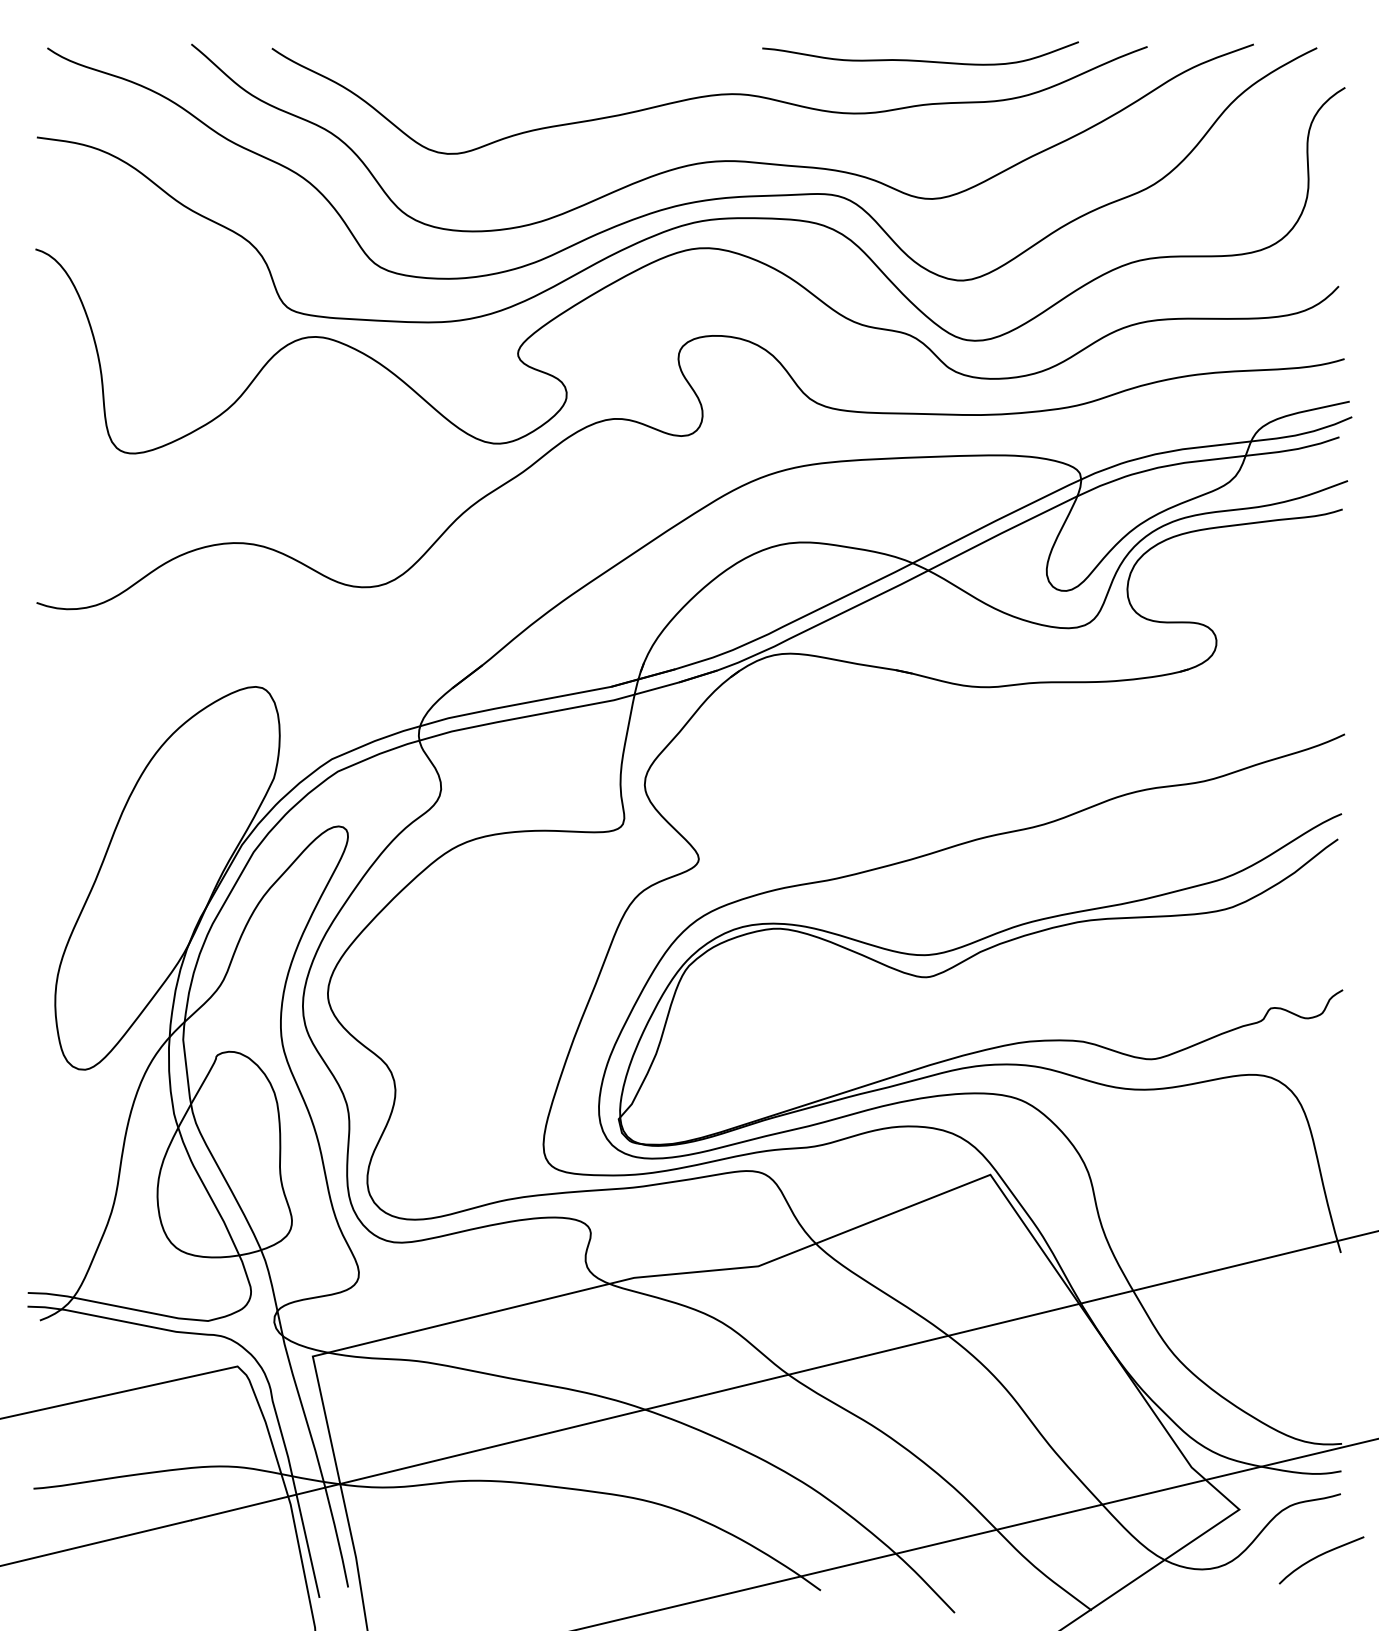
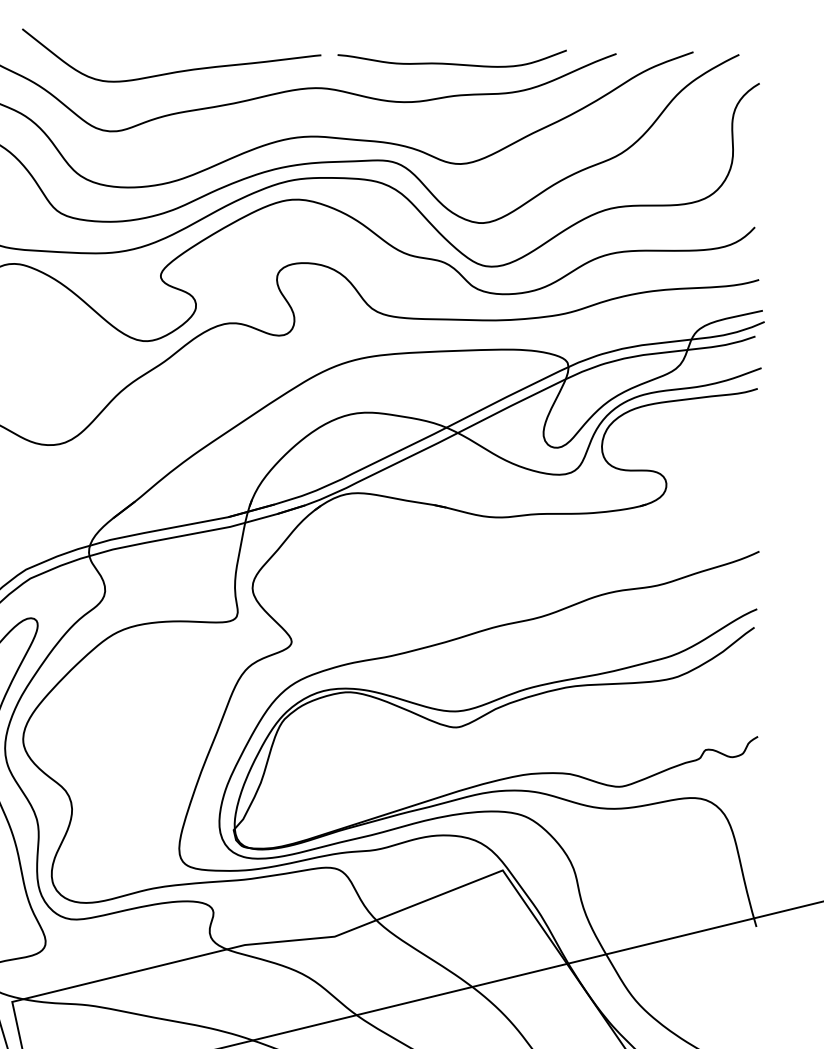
curve: (536, 71) -> (174, 71), added

